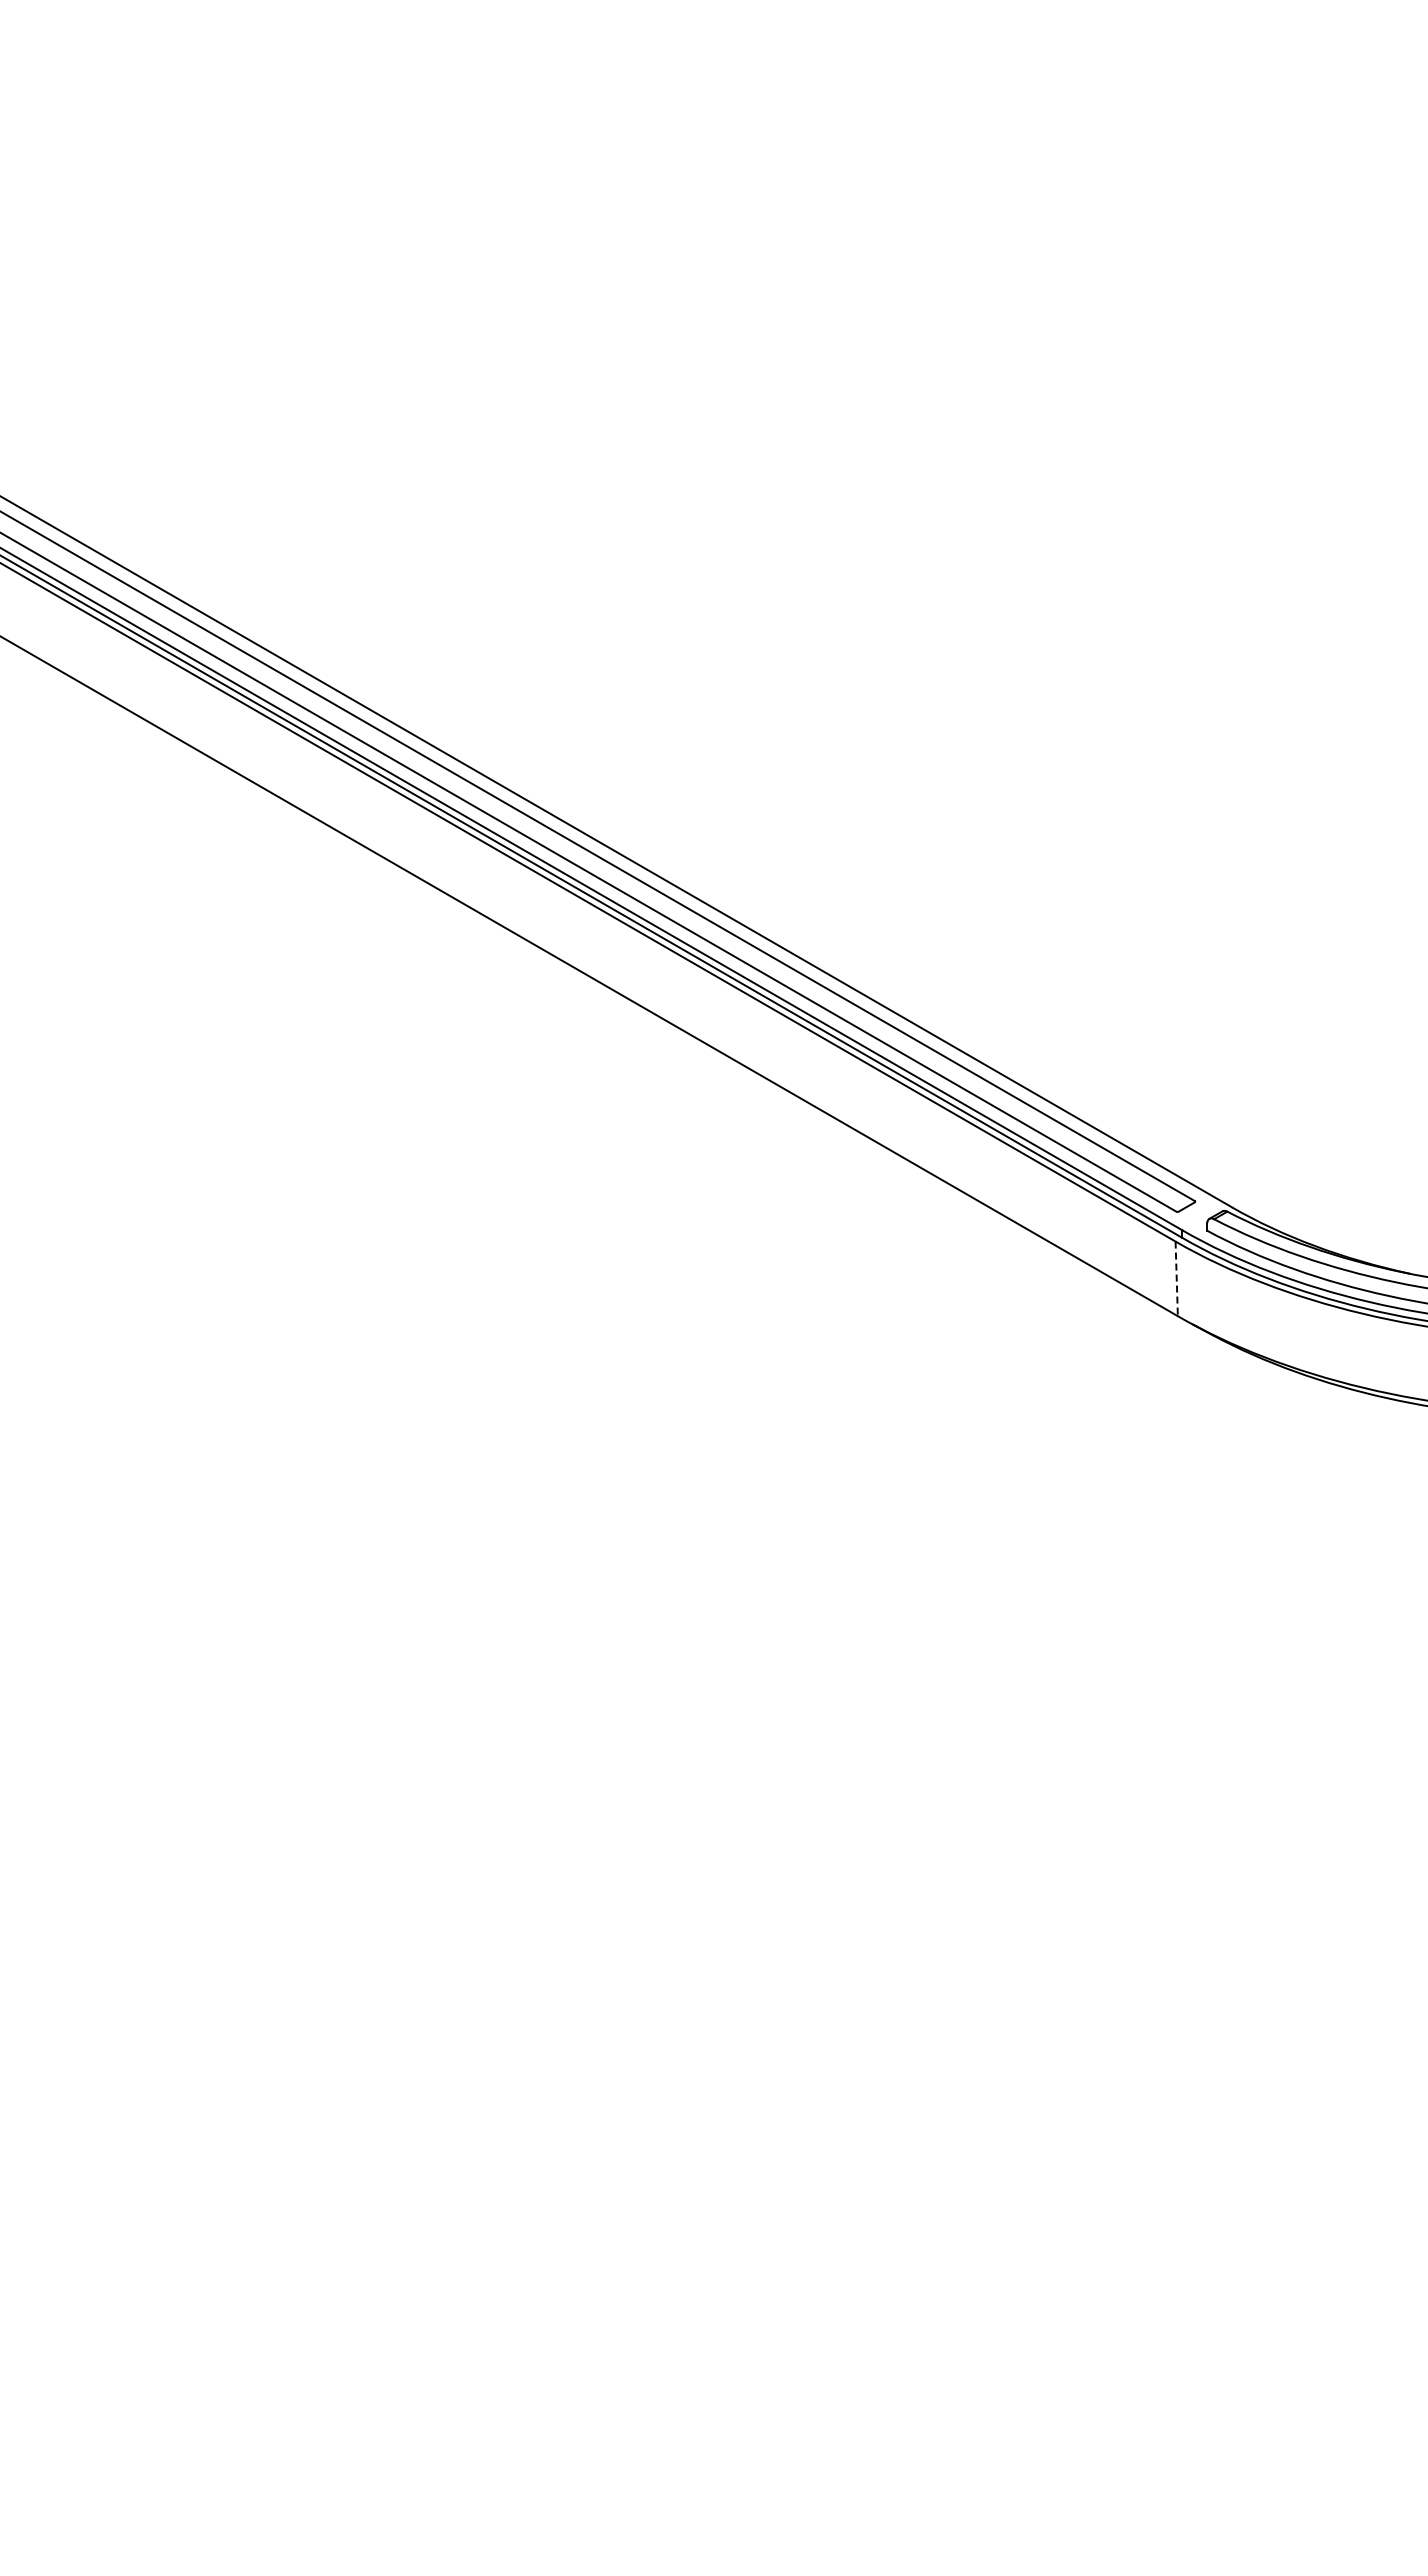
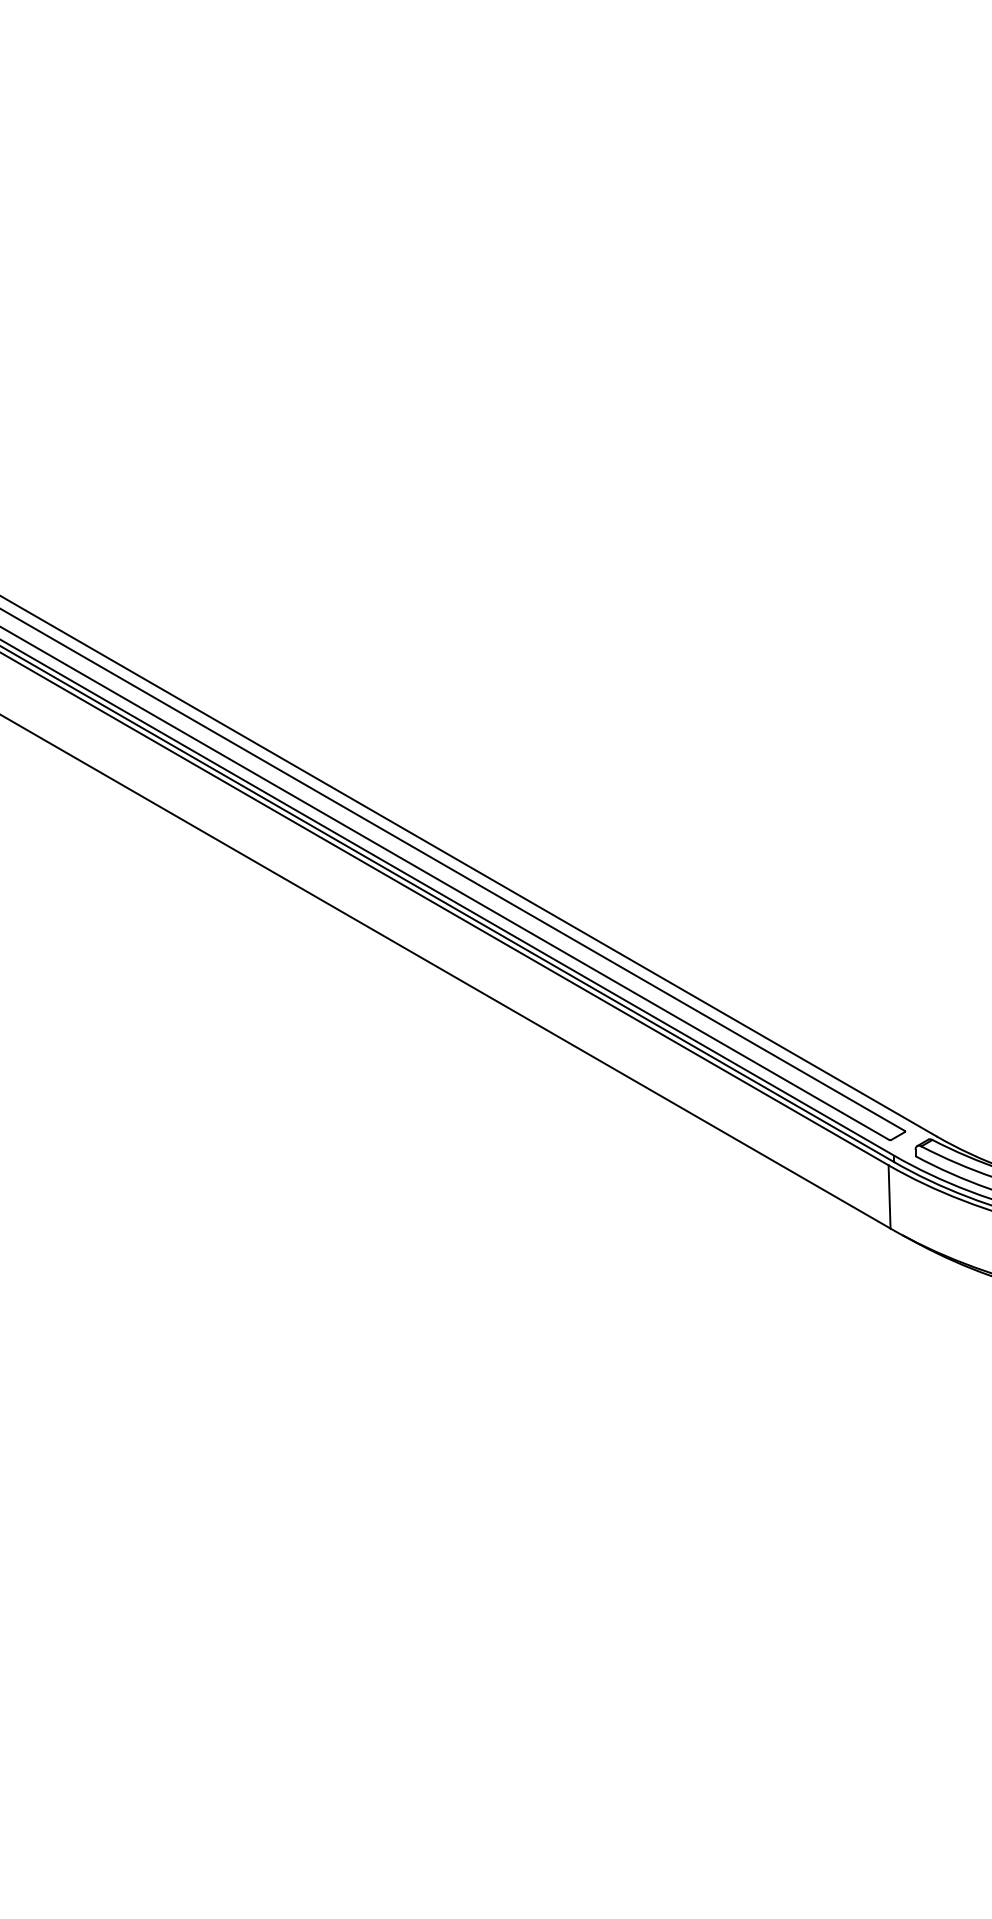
line: (1176, 1279) -> (889, 1197), dashed -> solid

